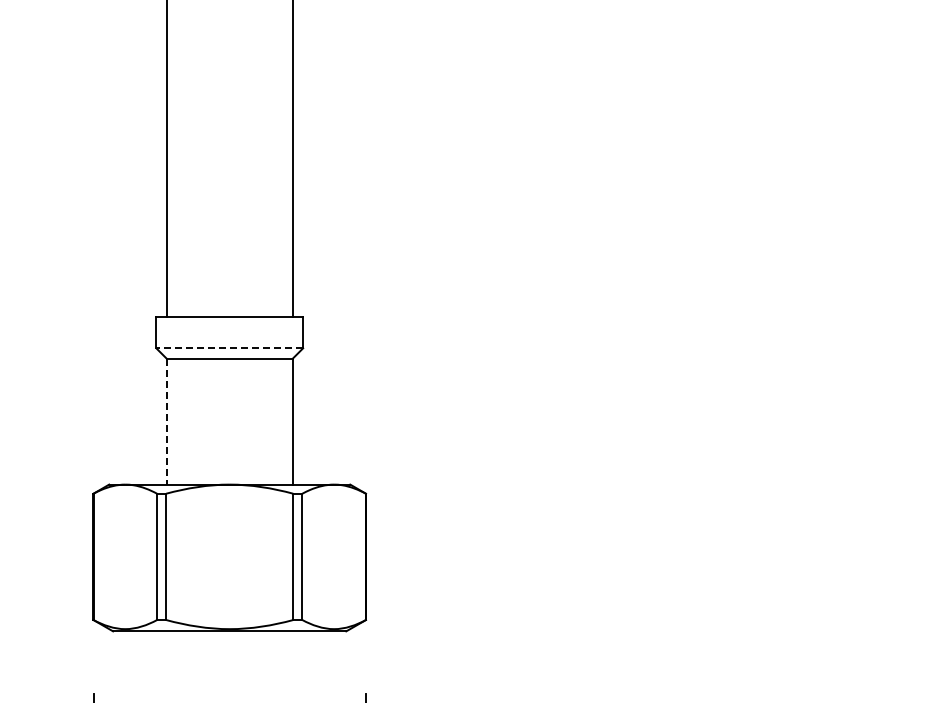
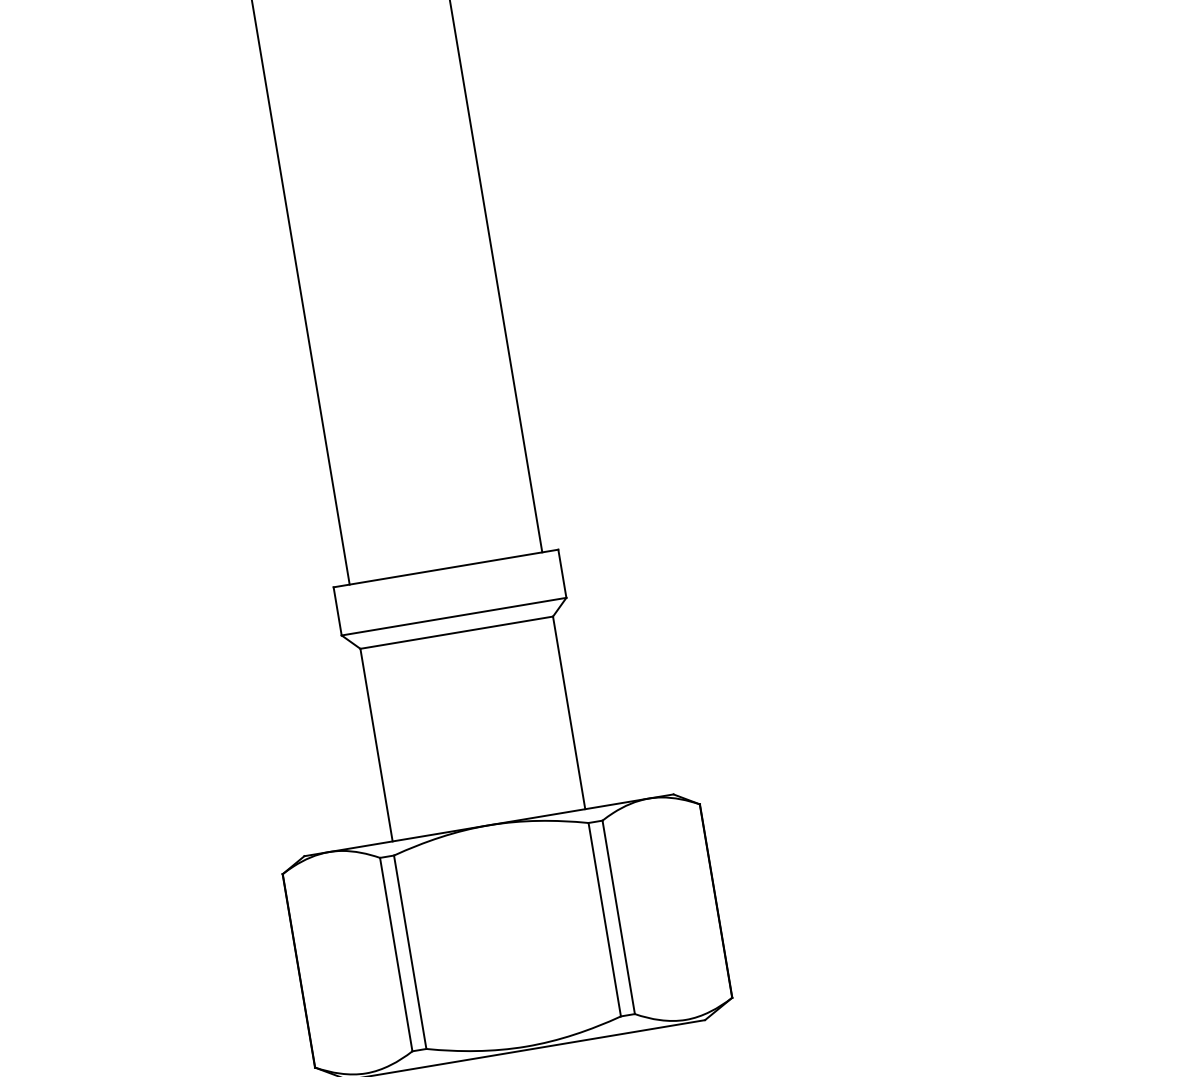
line: (229, 348) -> (453, 616), dashed -> solid
line: (166, 421) -> (375, 744), dashed -> solid

